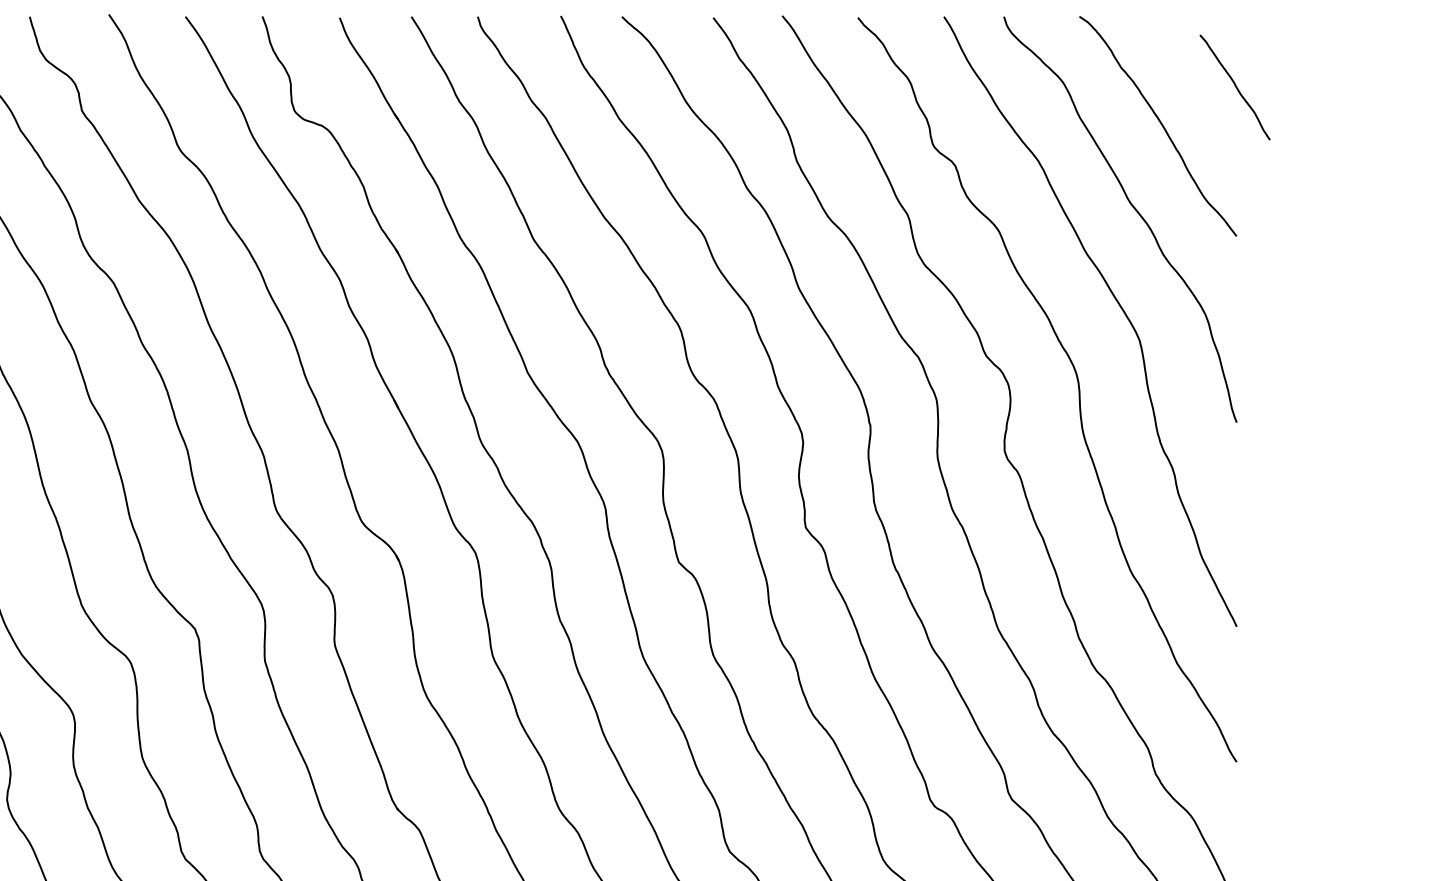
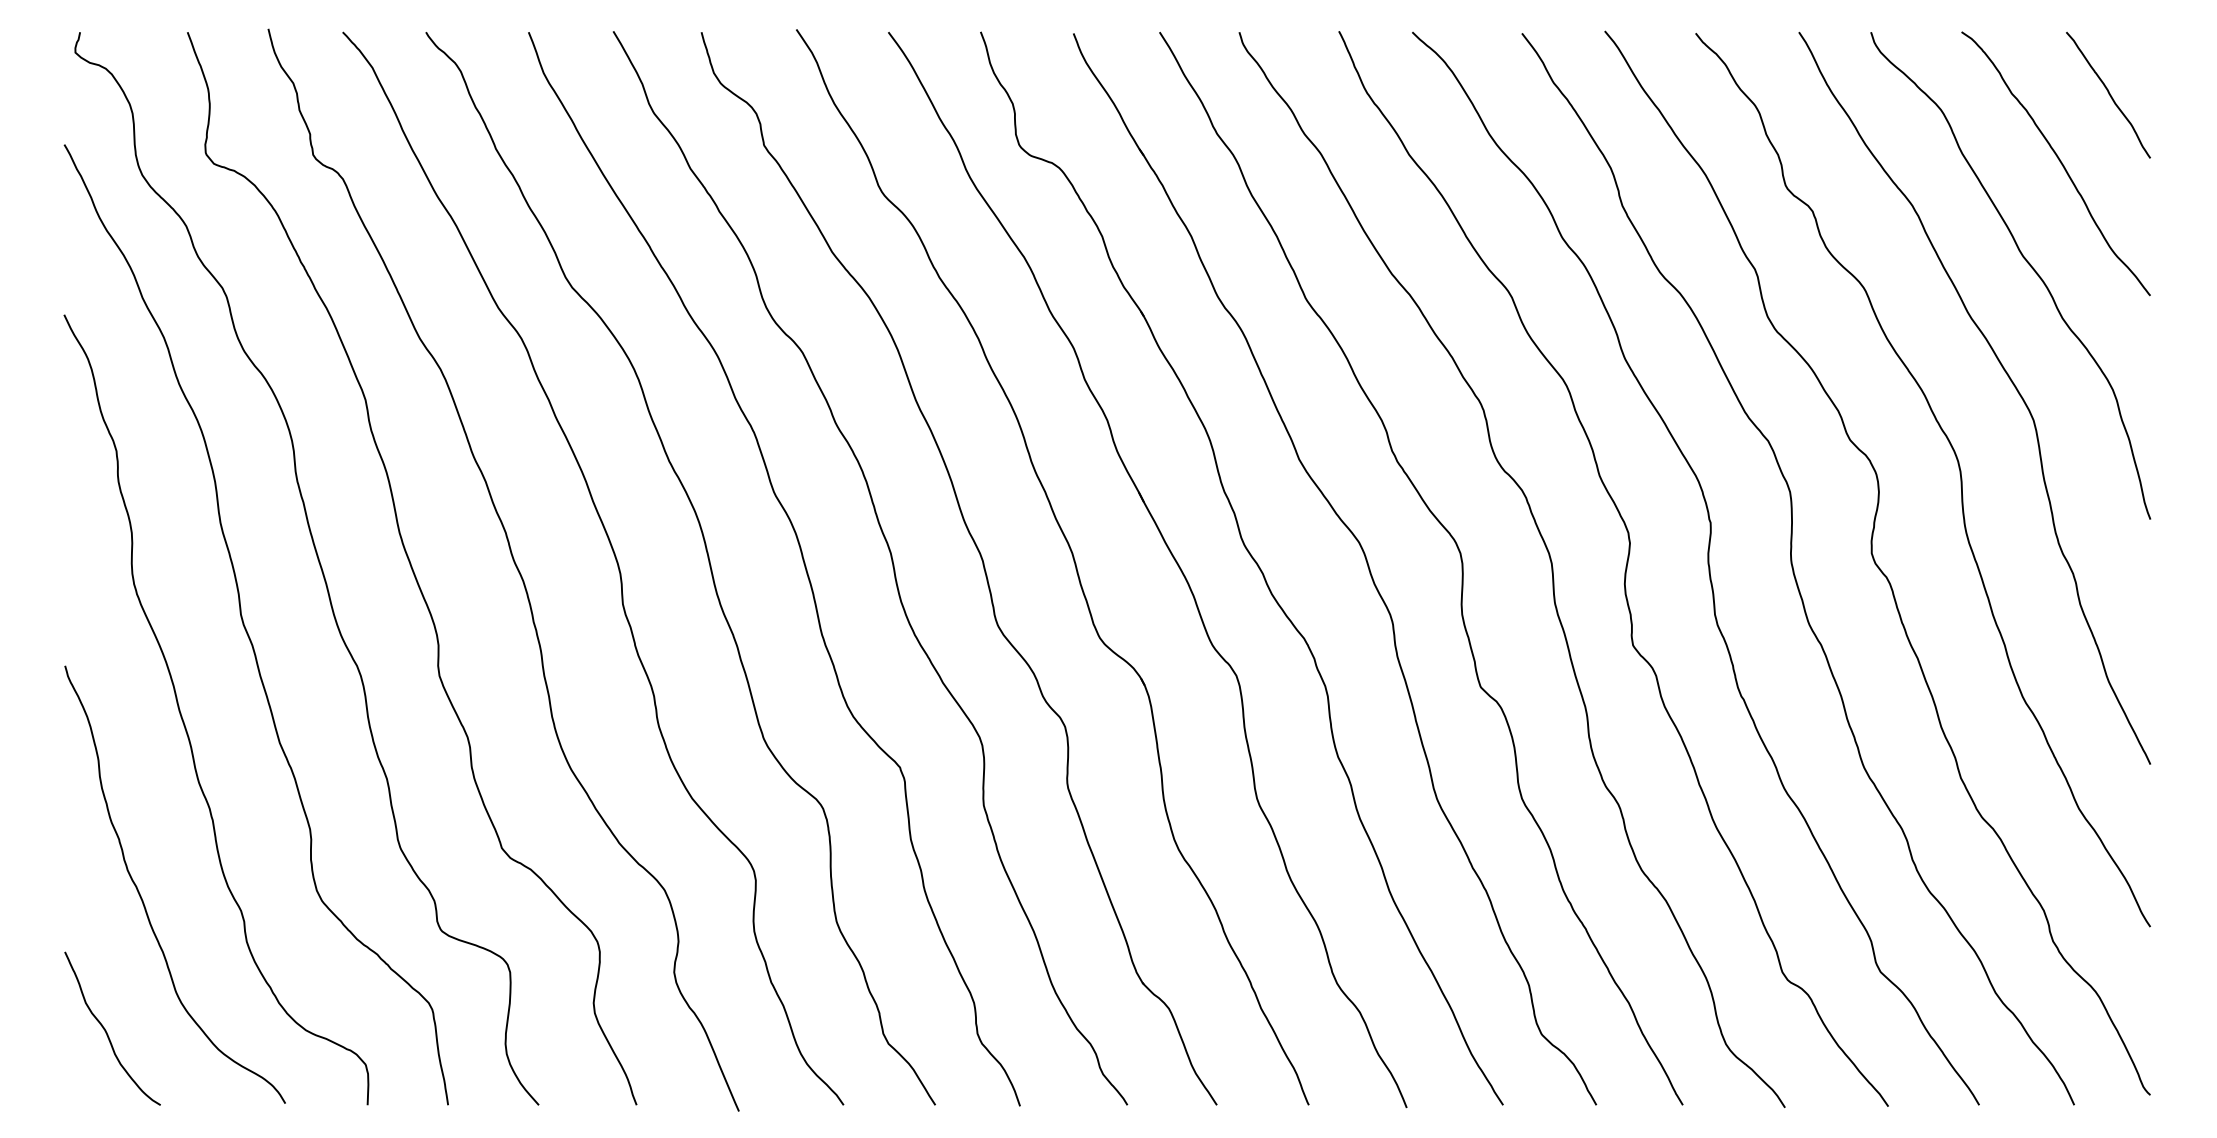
curve: (1235, 86) -> (2108, 94), moved

